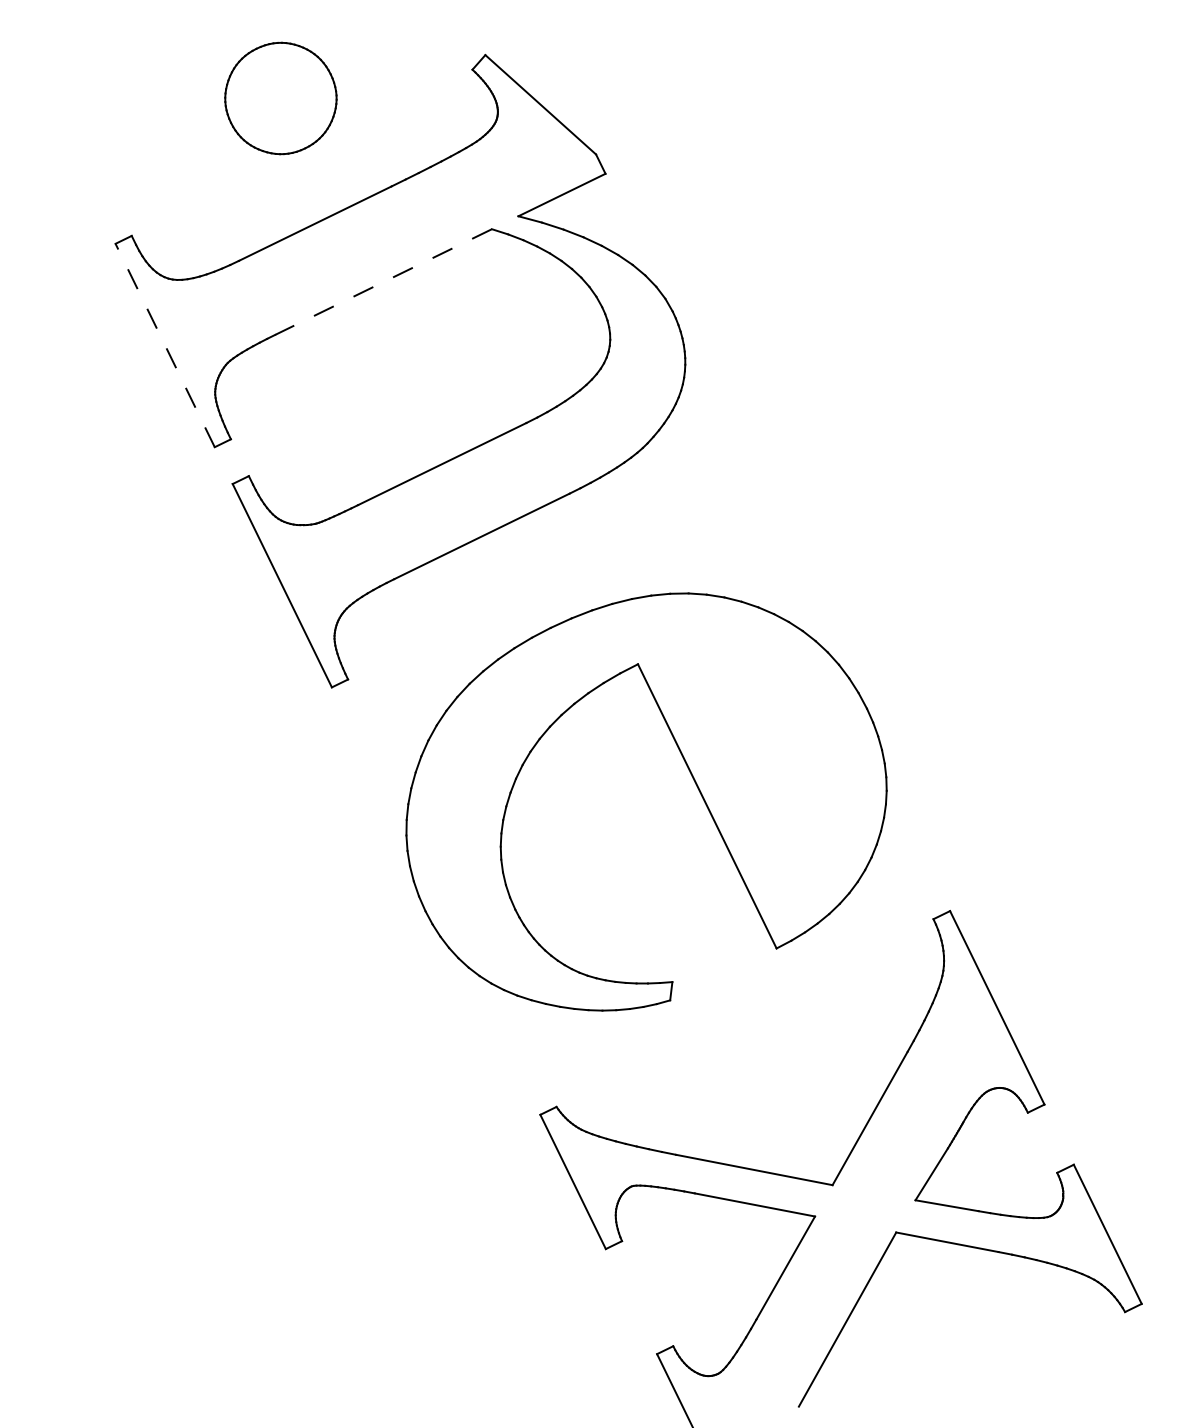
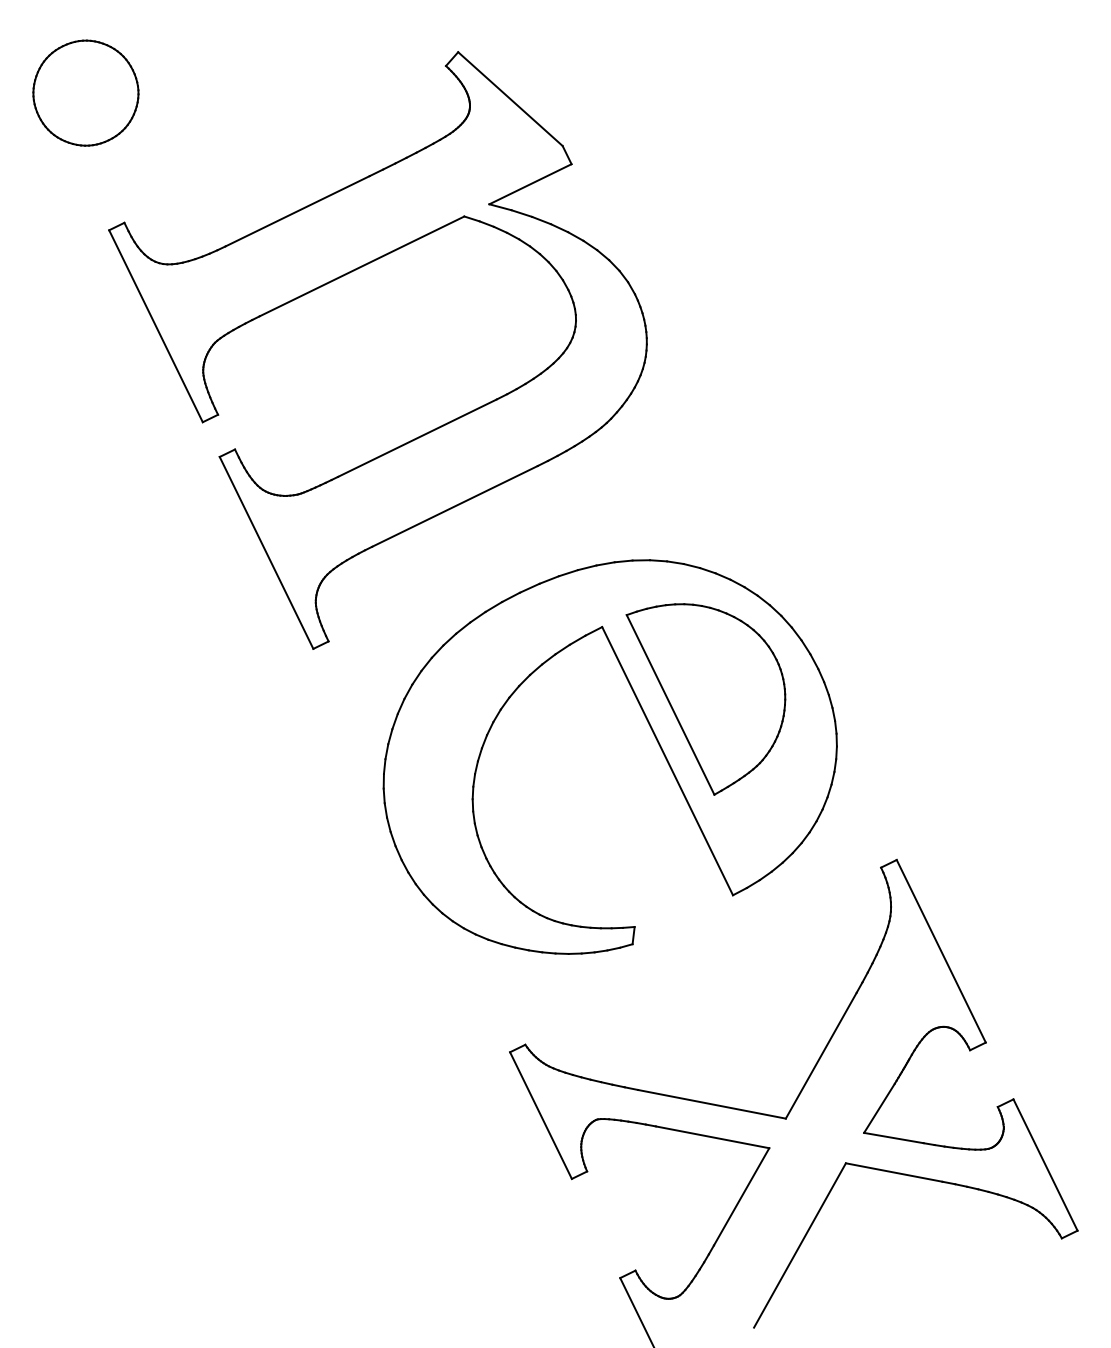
part: (280, 98) -> (85, 93), moved
line: (383, 282) -> (362, 266), dashed -> solid
line: (164, 345) -> (155, 326), dashed -> solid
part: (747, 741) -> (705, 699), added

